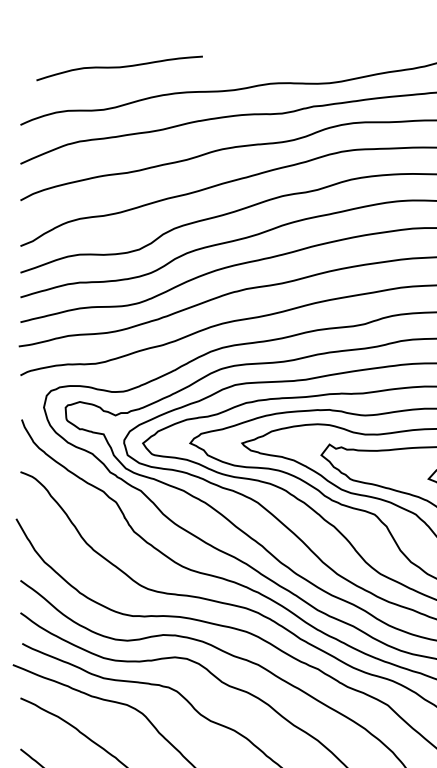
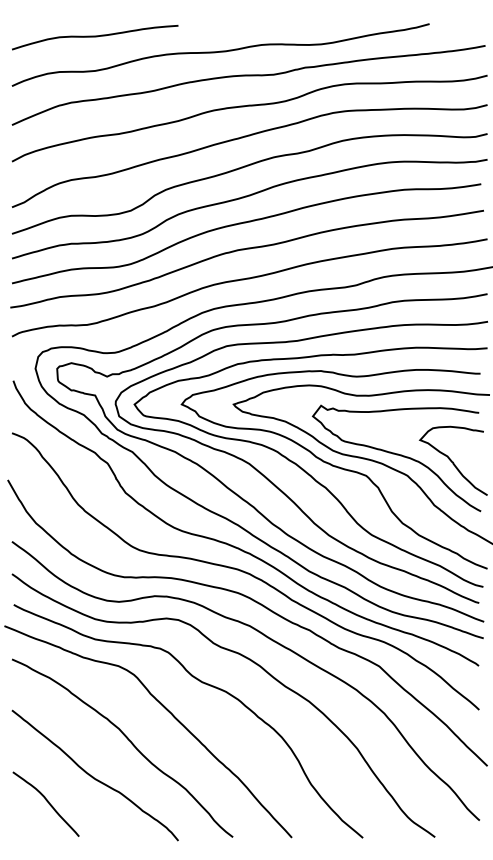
curve: (119, 68) -> (95, 37), moved

